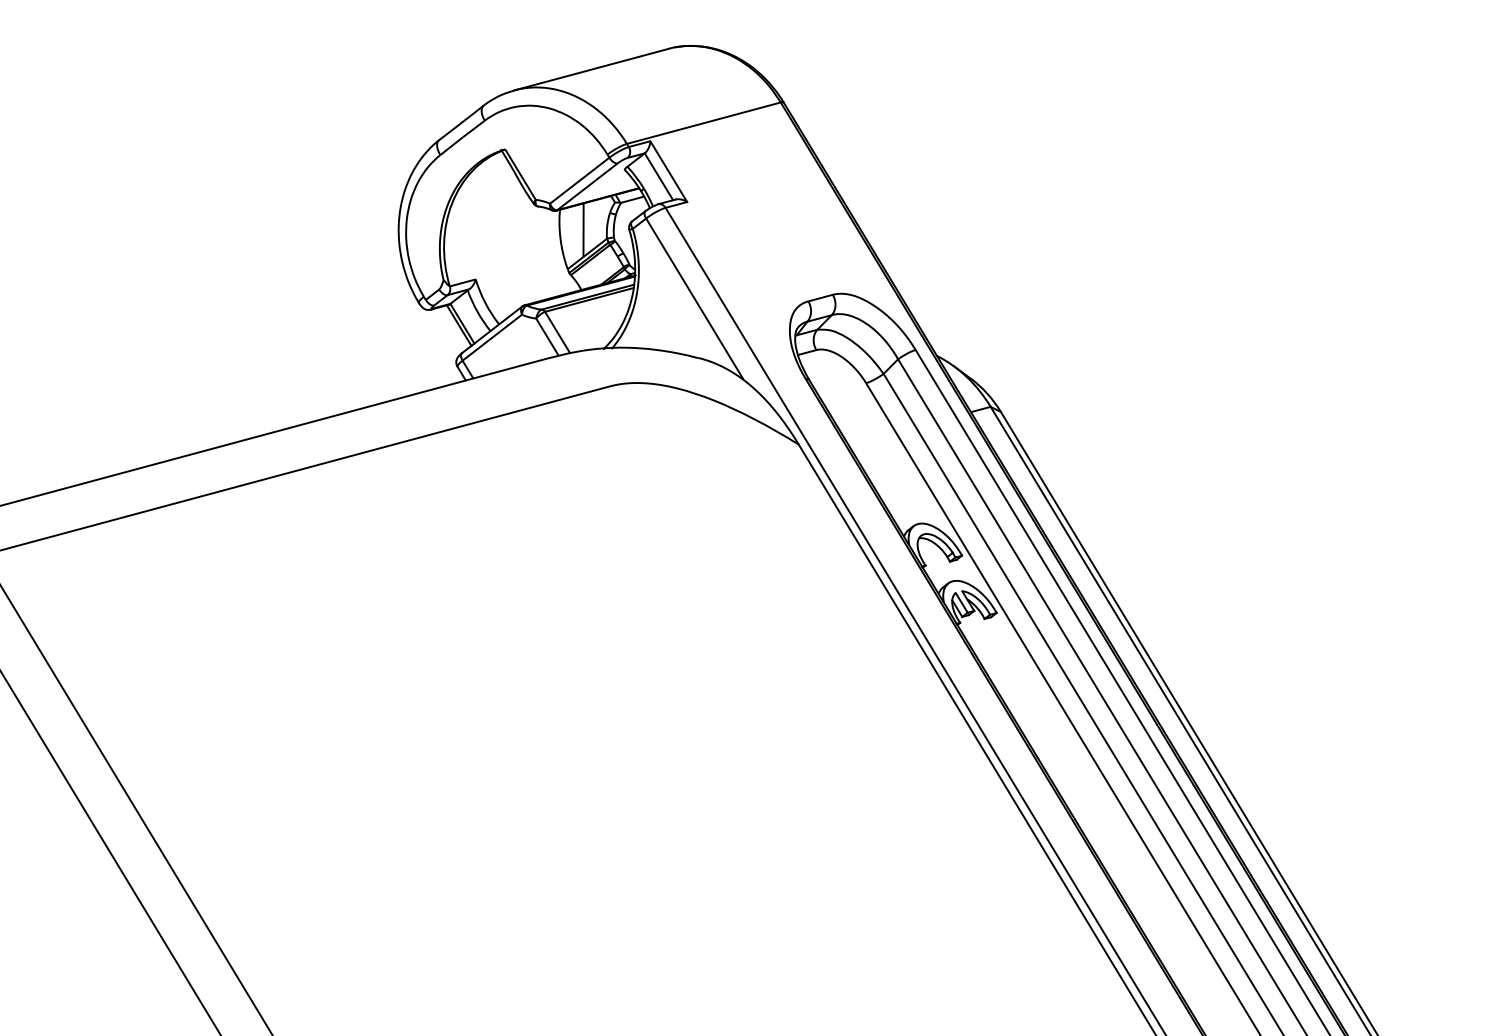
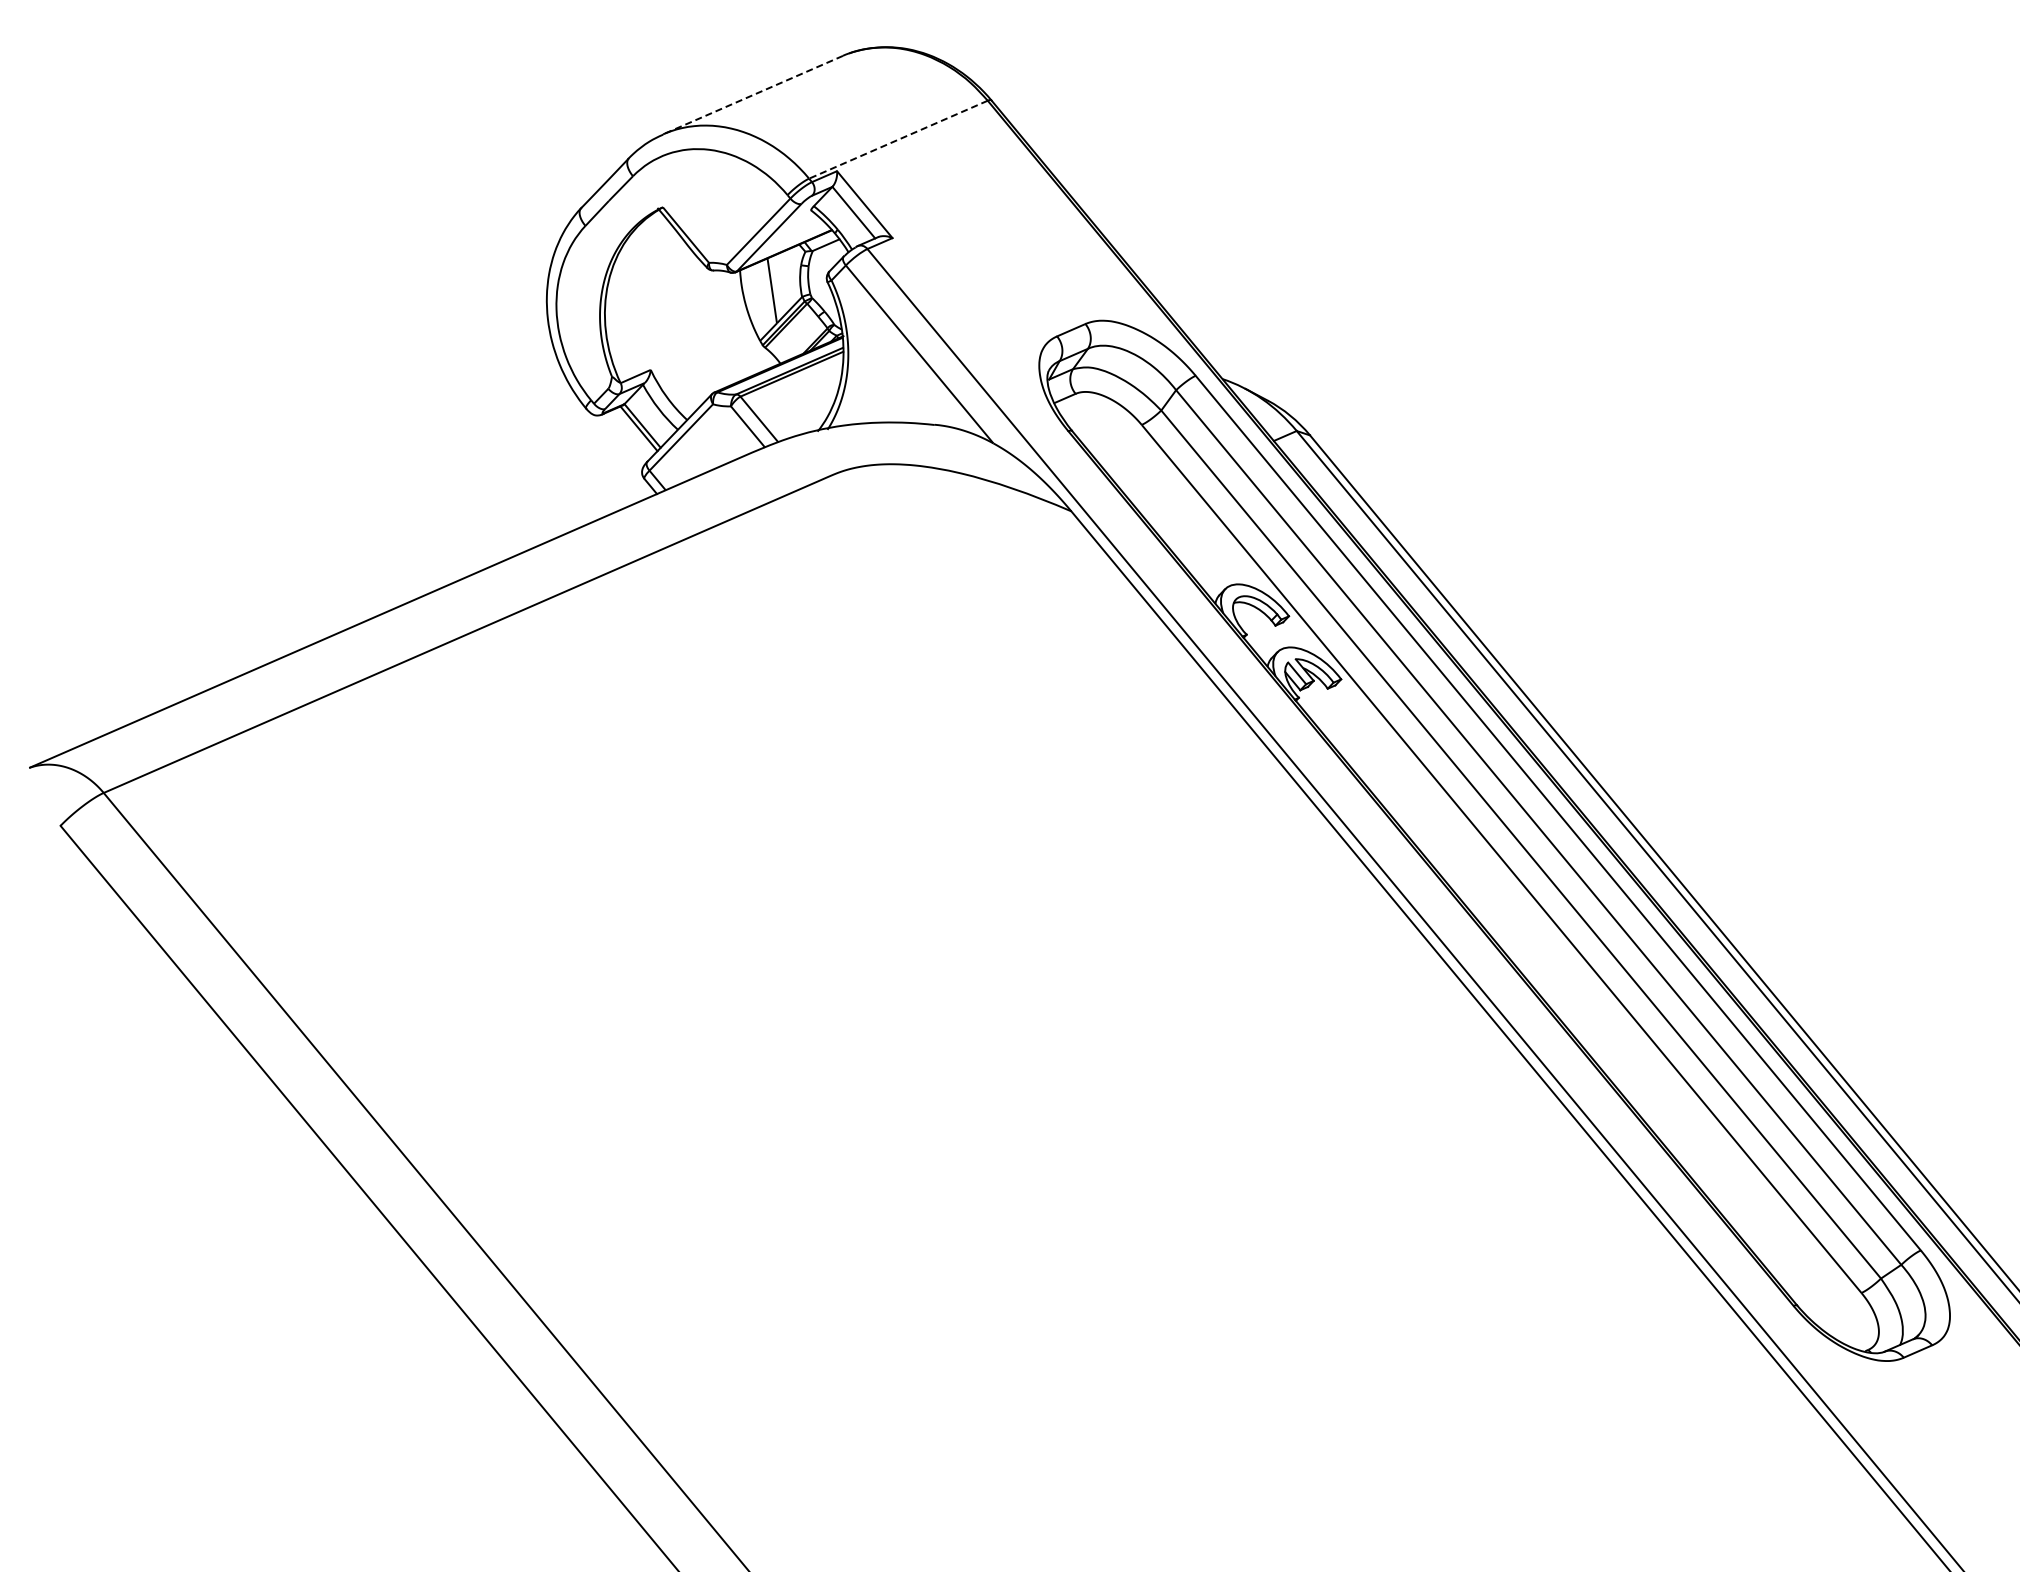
line: (592, 69) -> (753, 95), solid -> dashed
line: (703, 123) -> (898, 139), solid -> dashed

